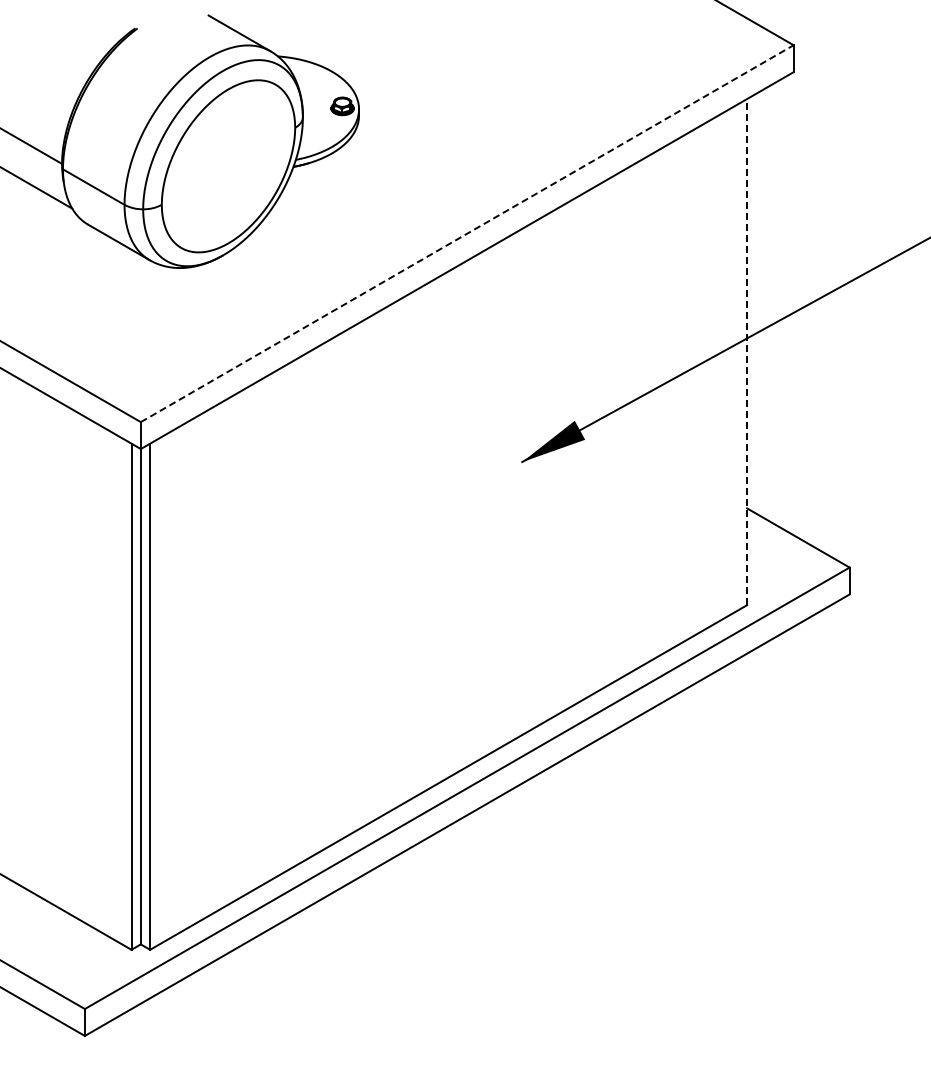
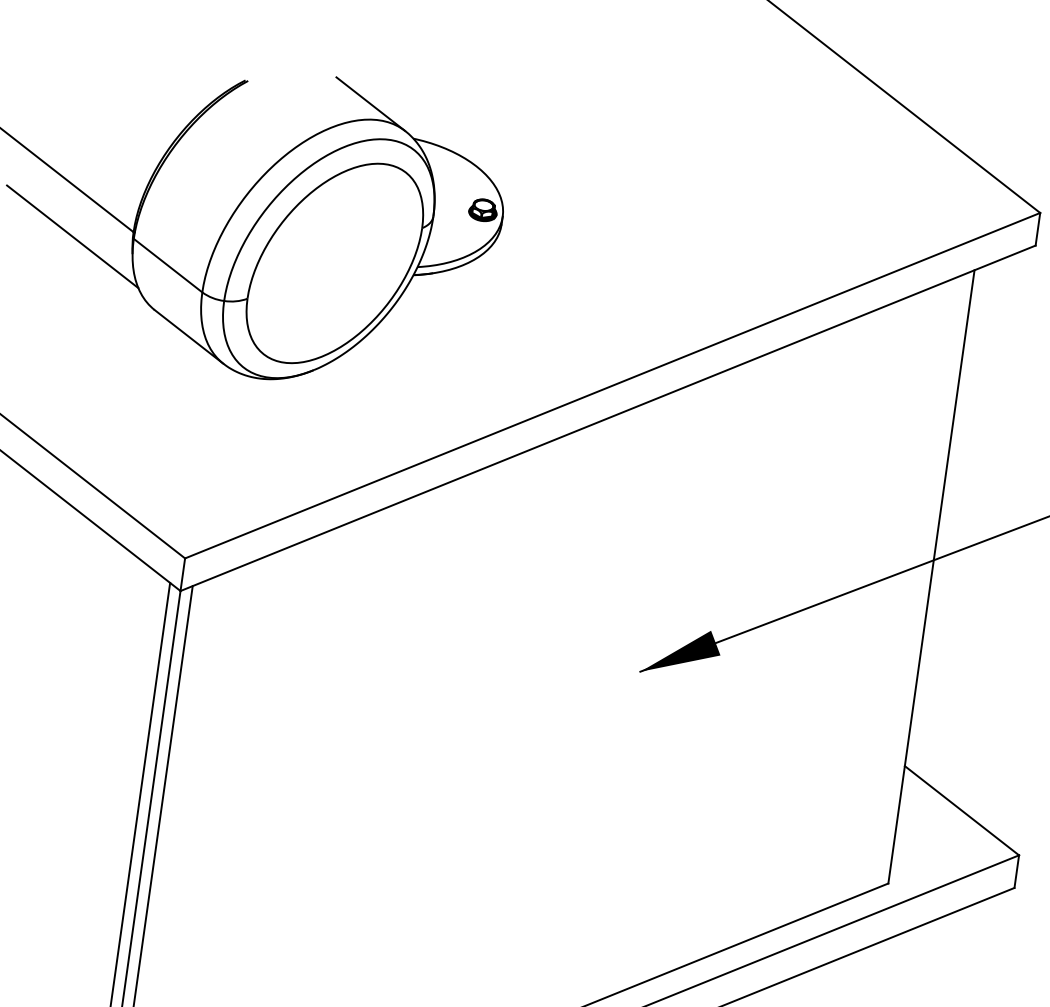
line: (467, 233) -> (612, 385), dashed -> solid
line: (747, 351) -> (932, 576), dashed -> solid

